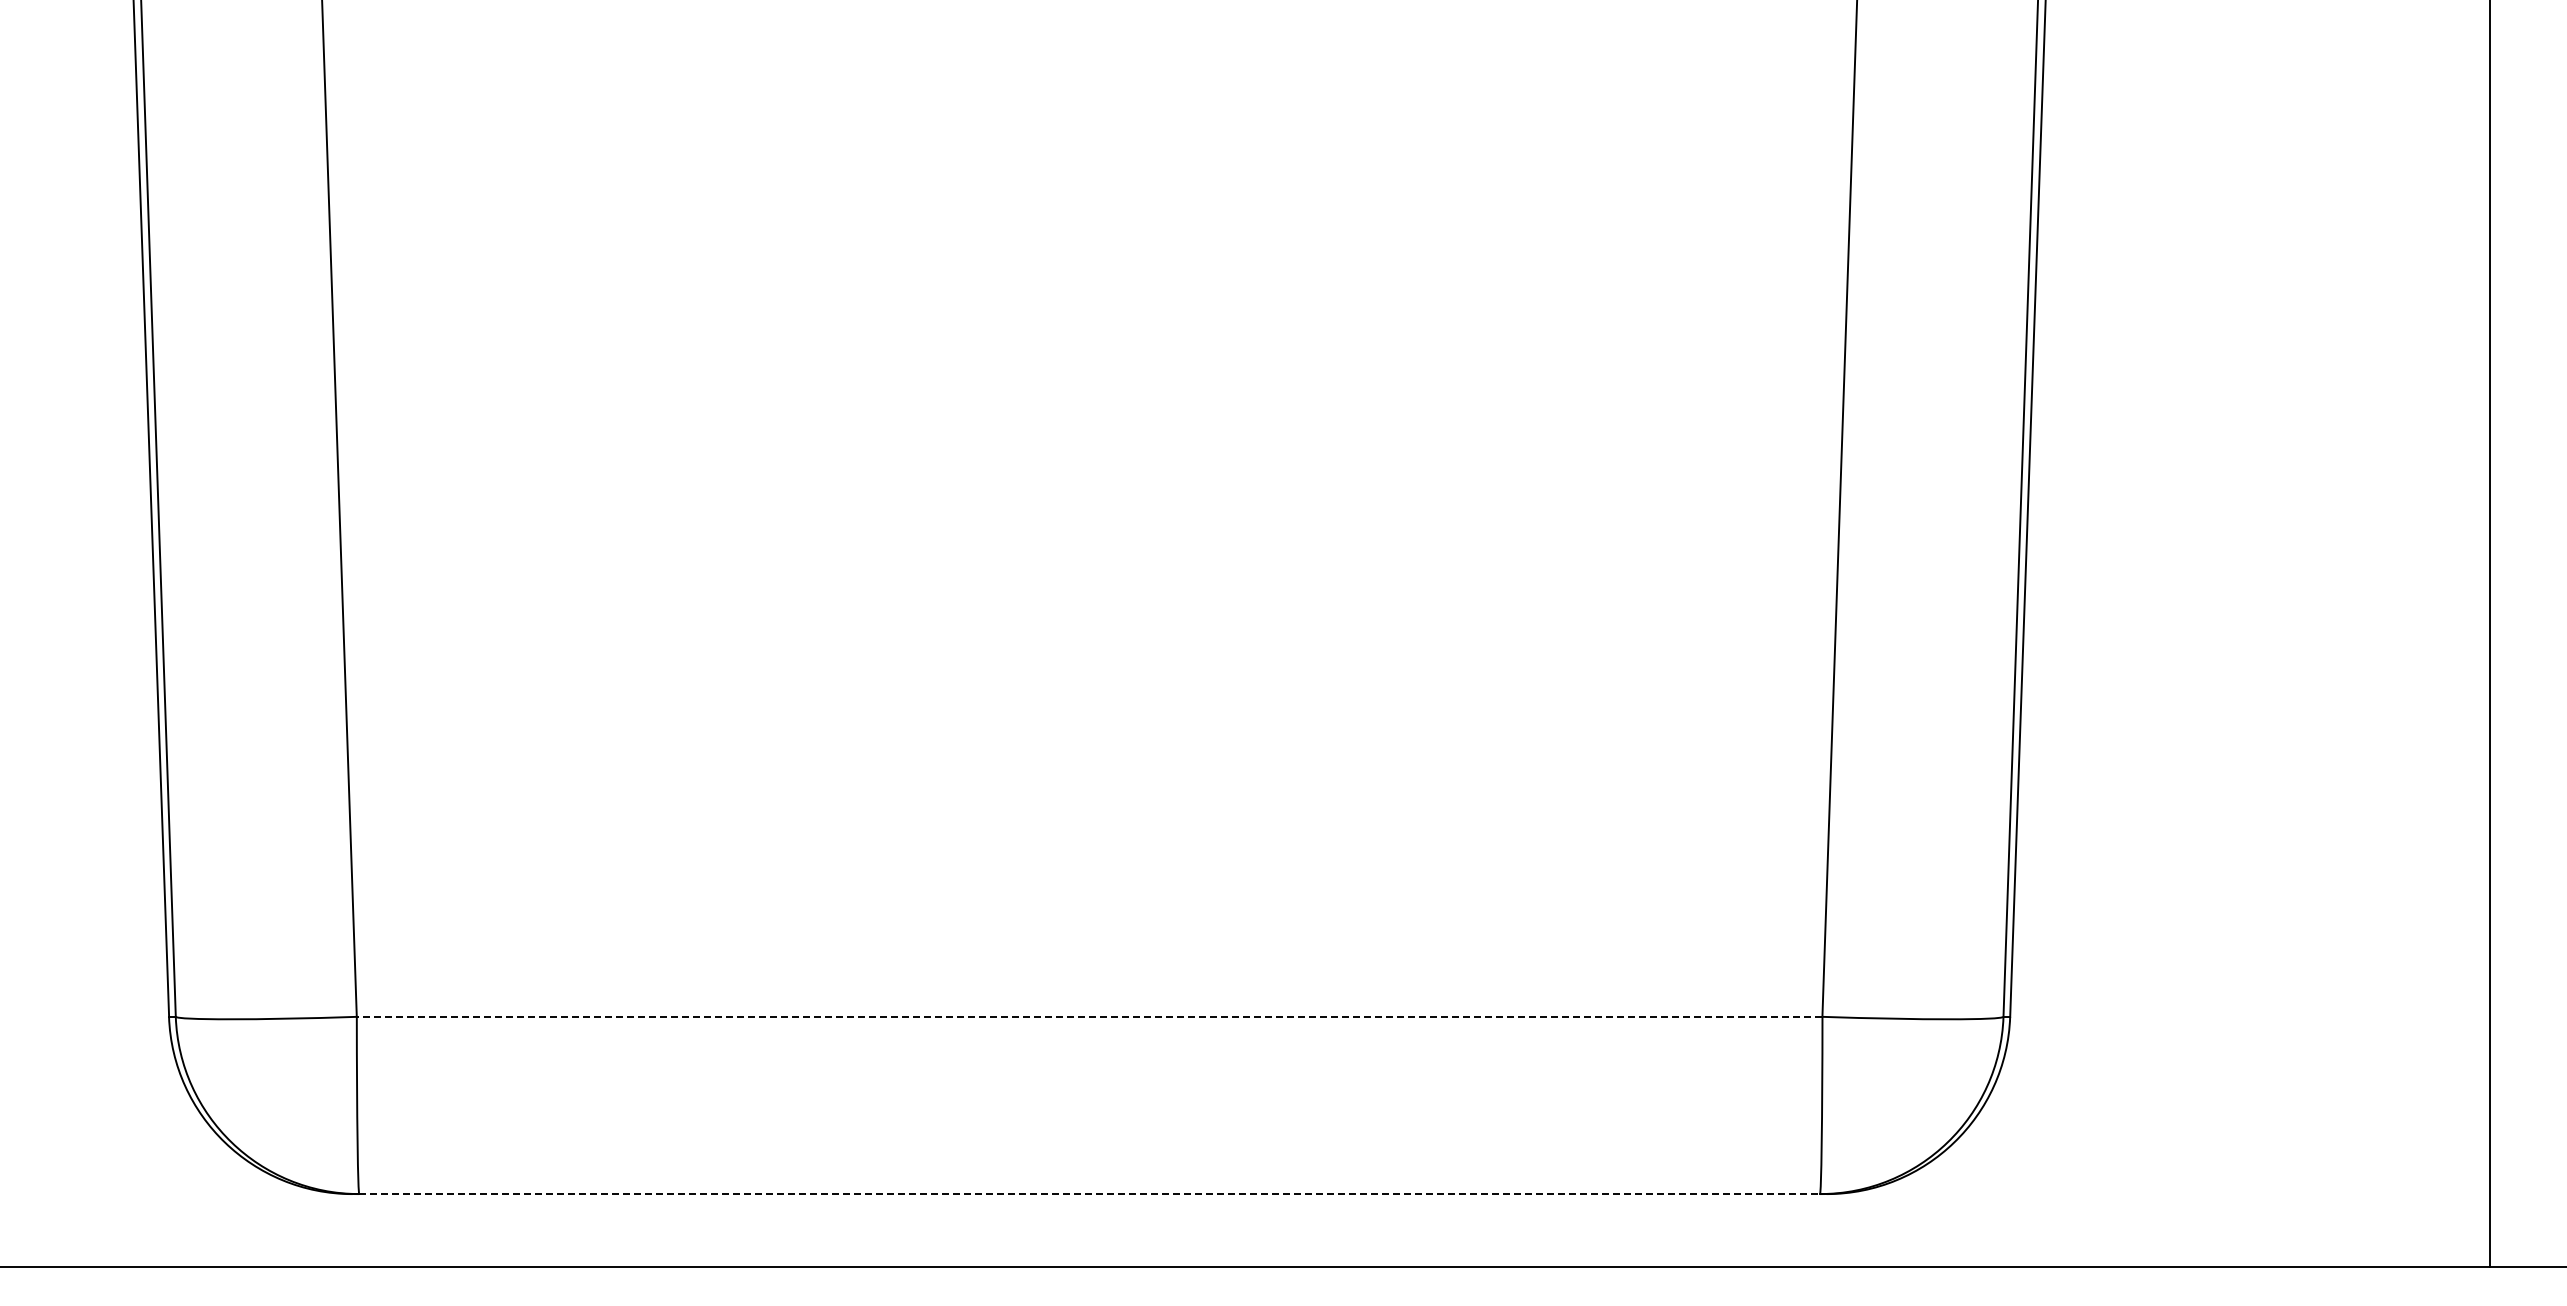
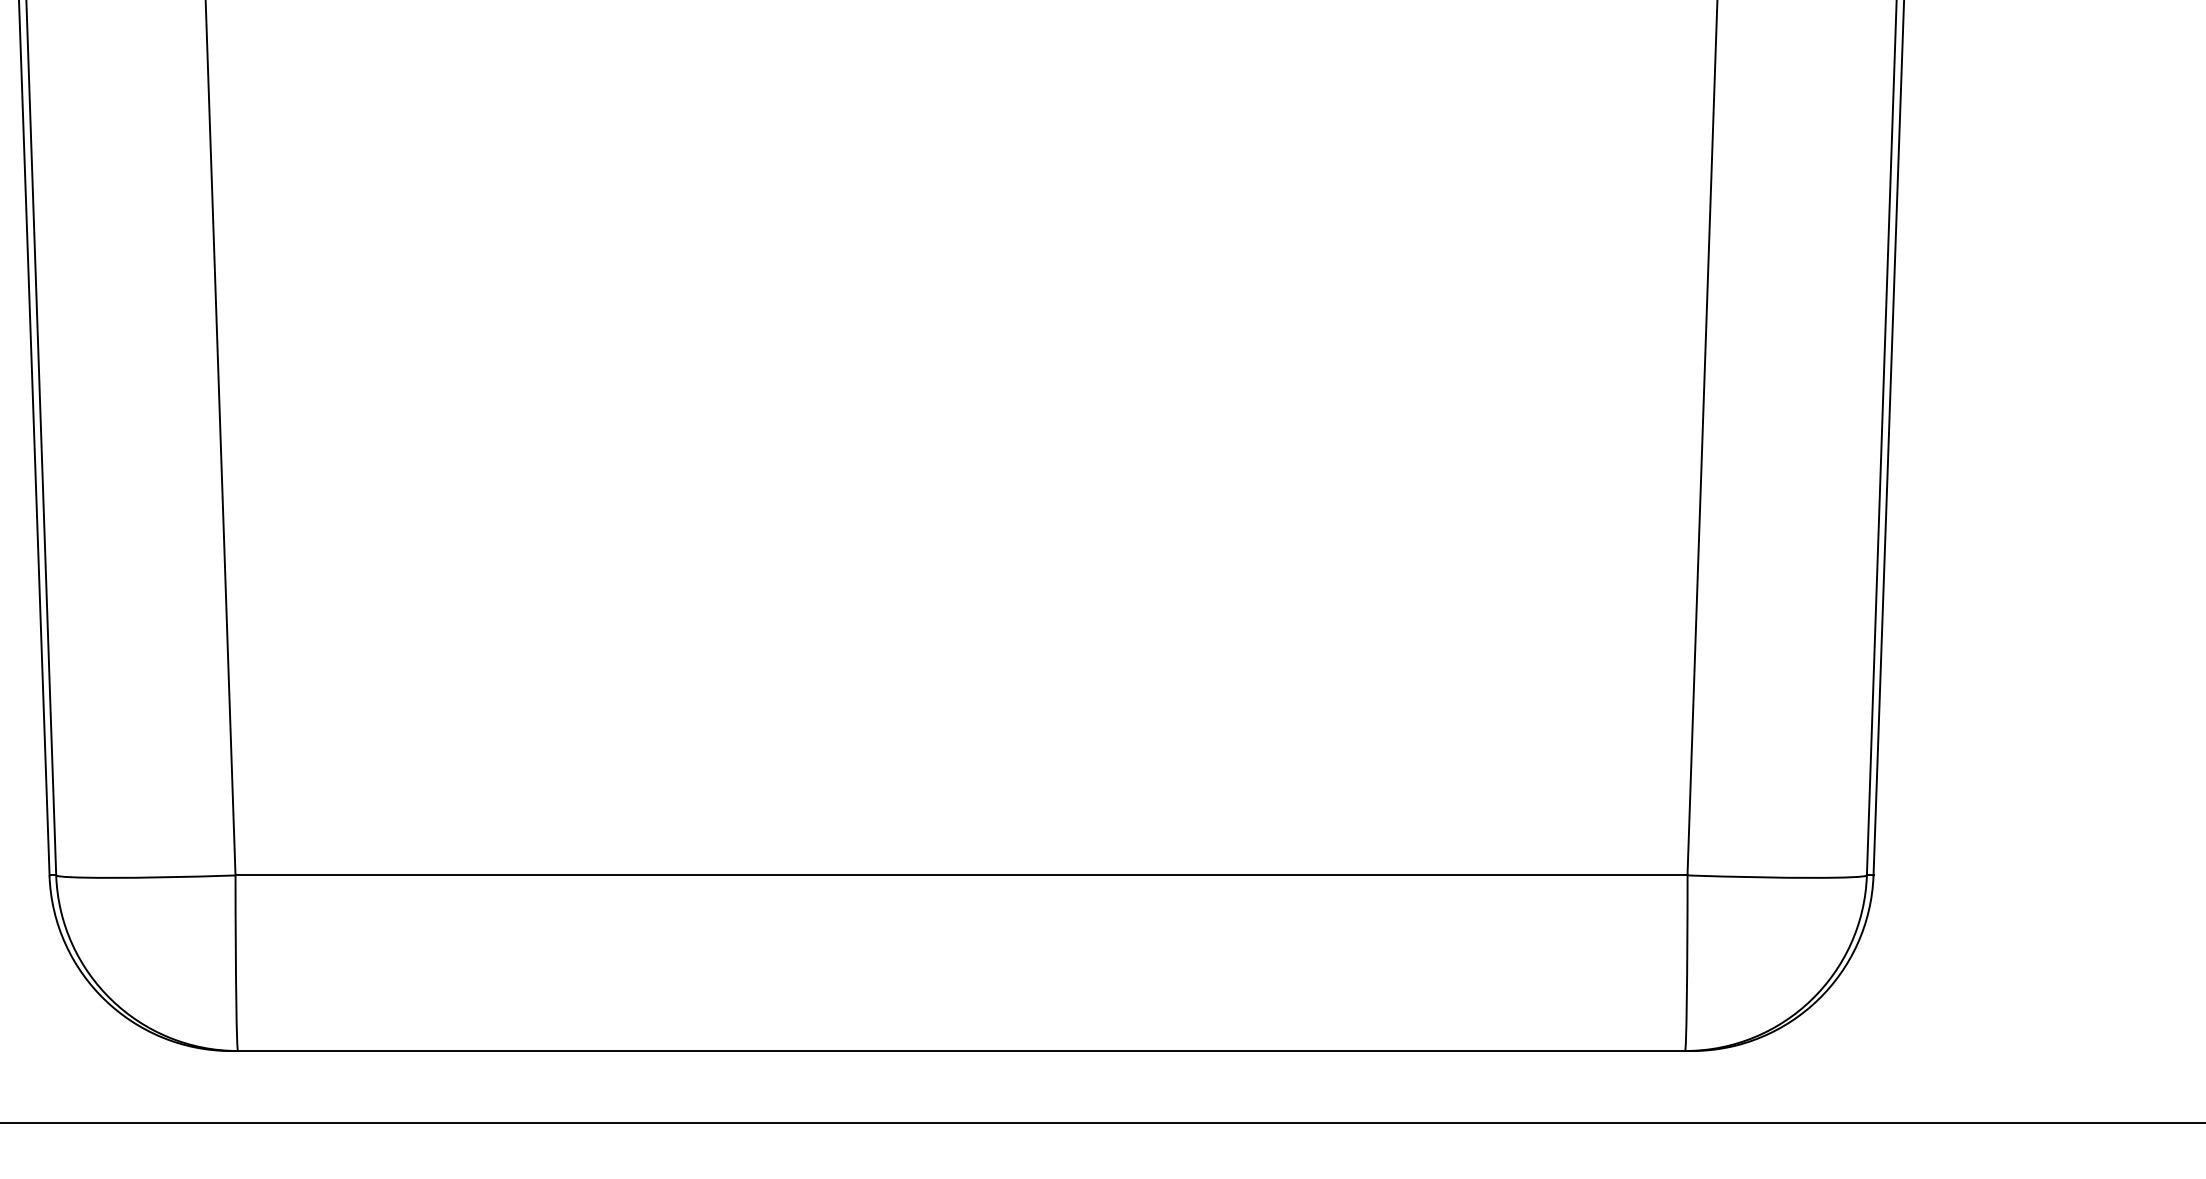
line: (1089, 1016) -> (961, 875), dashed -> solid
line: (1090, 1194) -> (962, 1051), dashed -> solid

